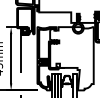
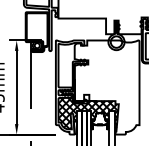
hatch: (59, 75) -> (88, 112), added

